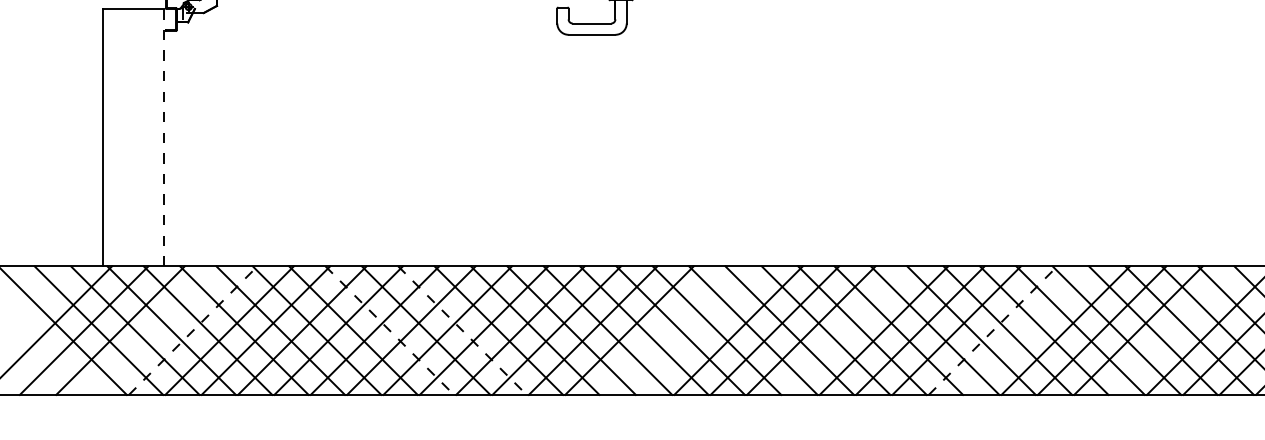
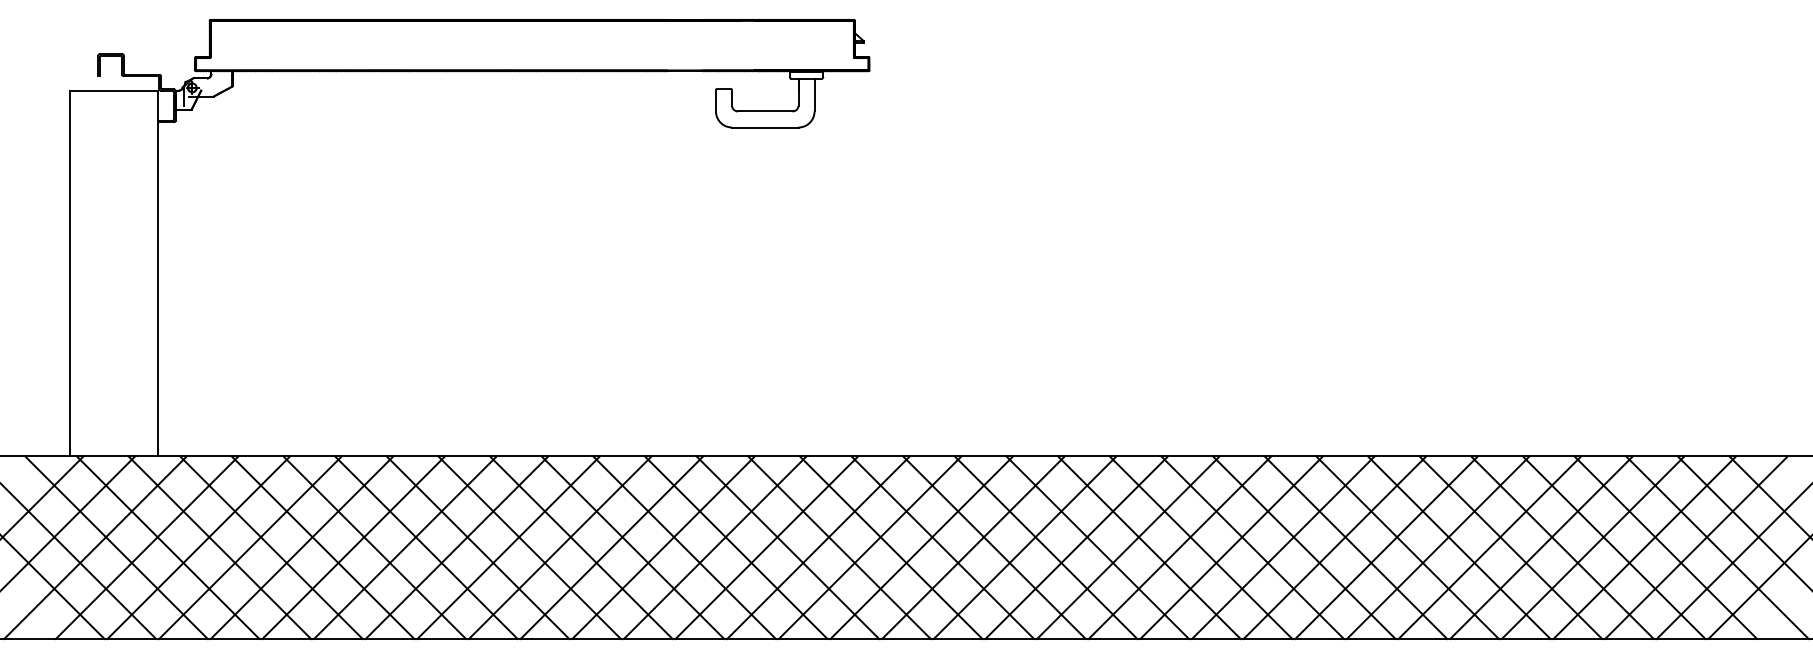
line: (164, 137) -> (157, 273), dashed -> solid
line: (156, 330) -> (146, 547), added
line: (193, 330) -> (199, 547), dashed -> solid
line: (665, 330) -> (869, 547), added
line: (702, 330) -> (921, 547), added
line: (847, 330) -> (1128, 547), added
line: (993, 330) -> (1335, 547), dashed -> solid
line: (1029, 330) -> (1386, 547), added
line: (1174, 330) -> (1592, 547), added
line: (390, 331) -> (478, 548), dashed -> solid
line: (462, 331) -> (581, 548), dashed -> solid

